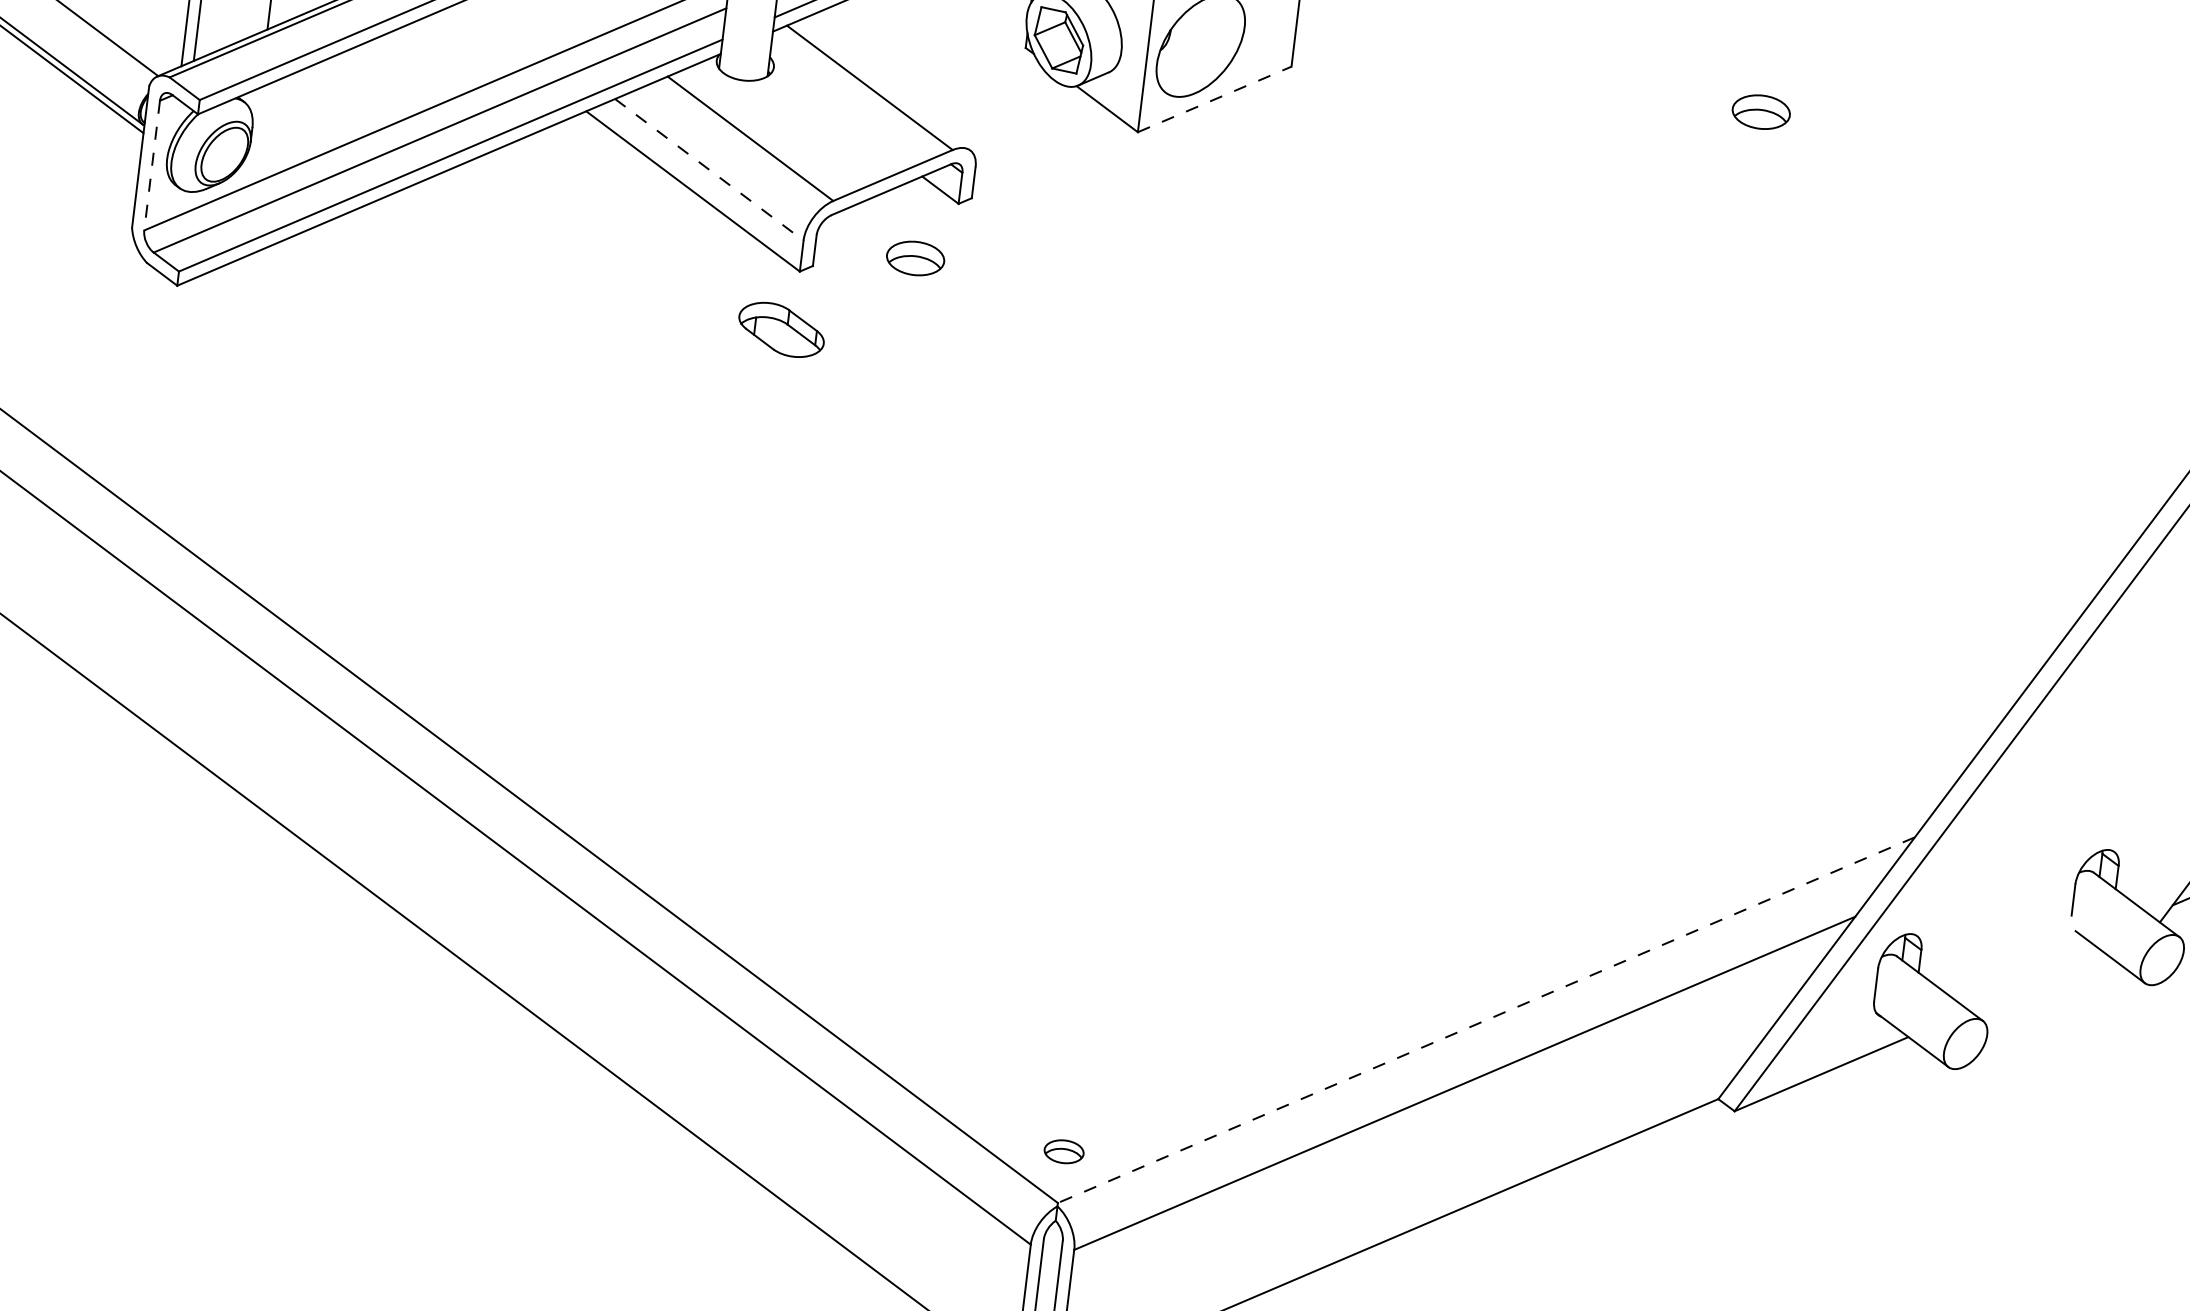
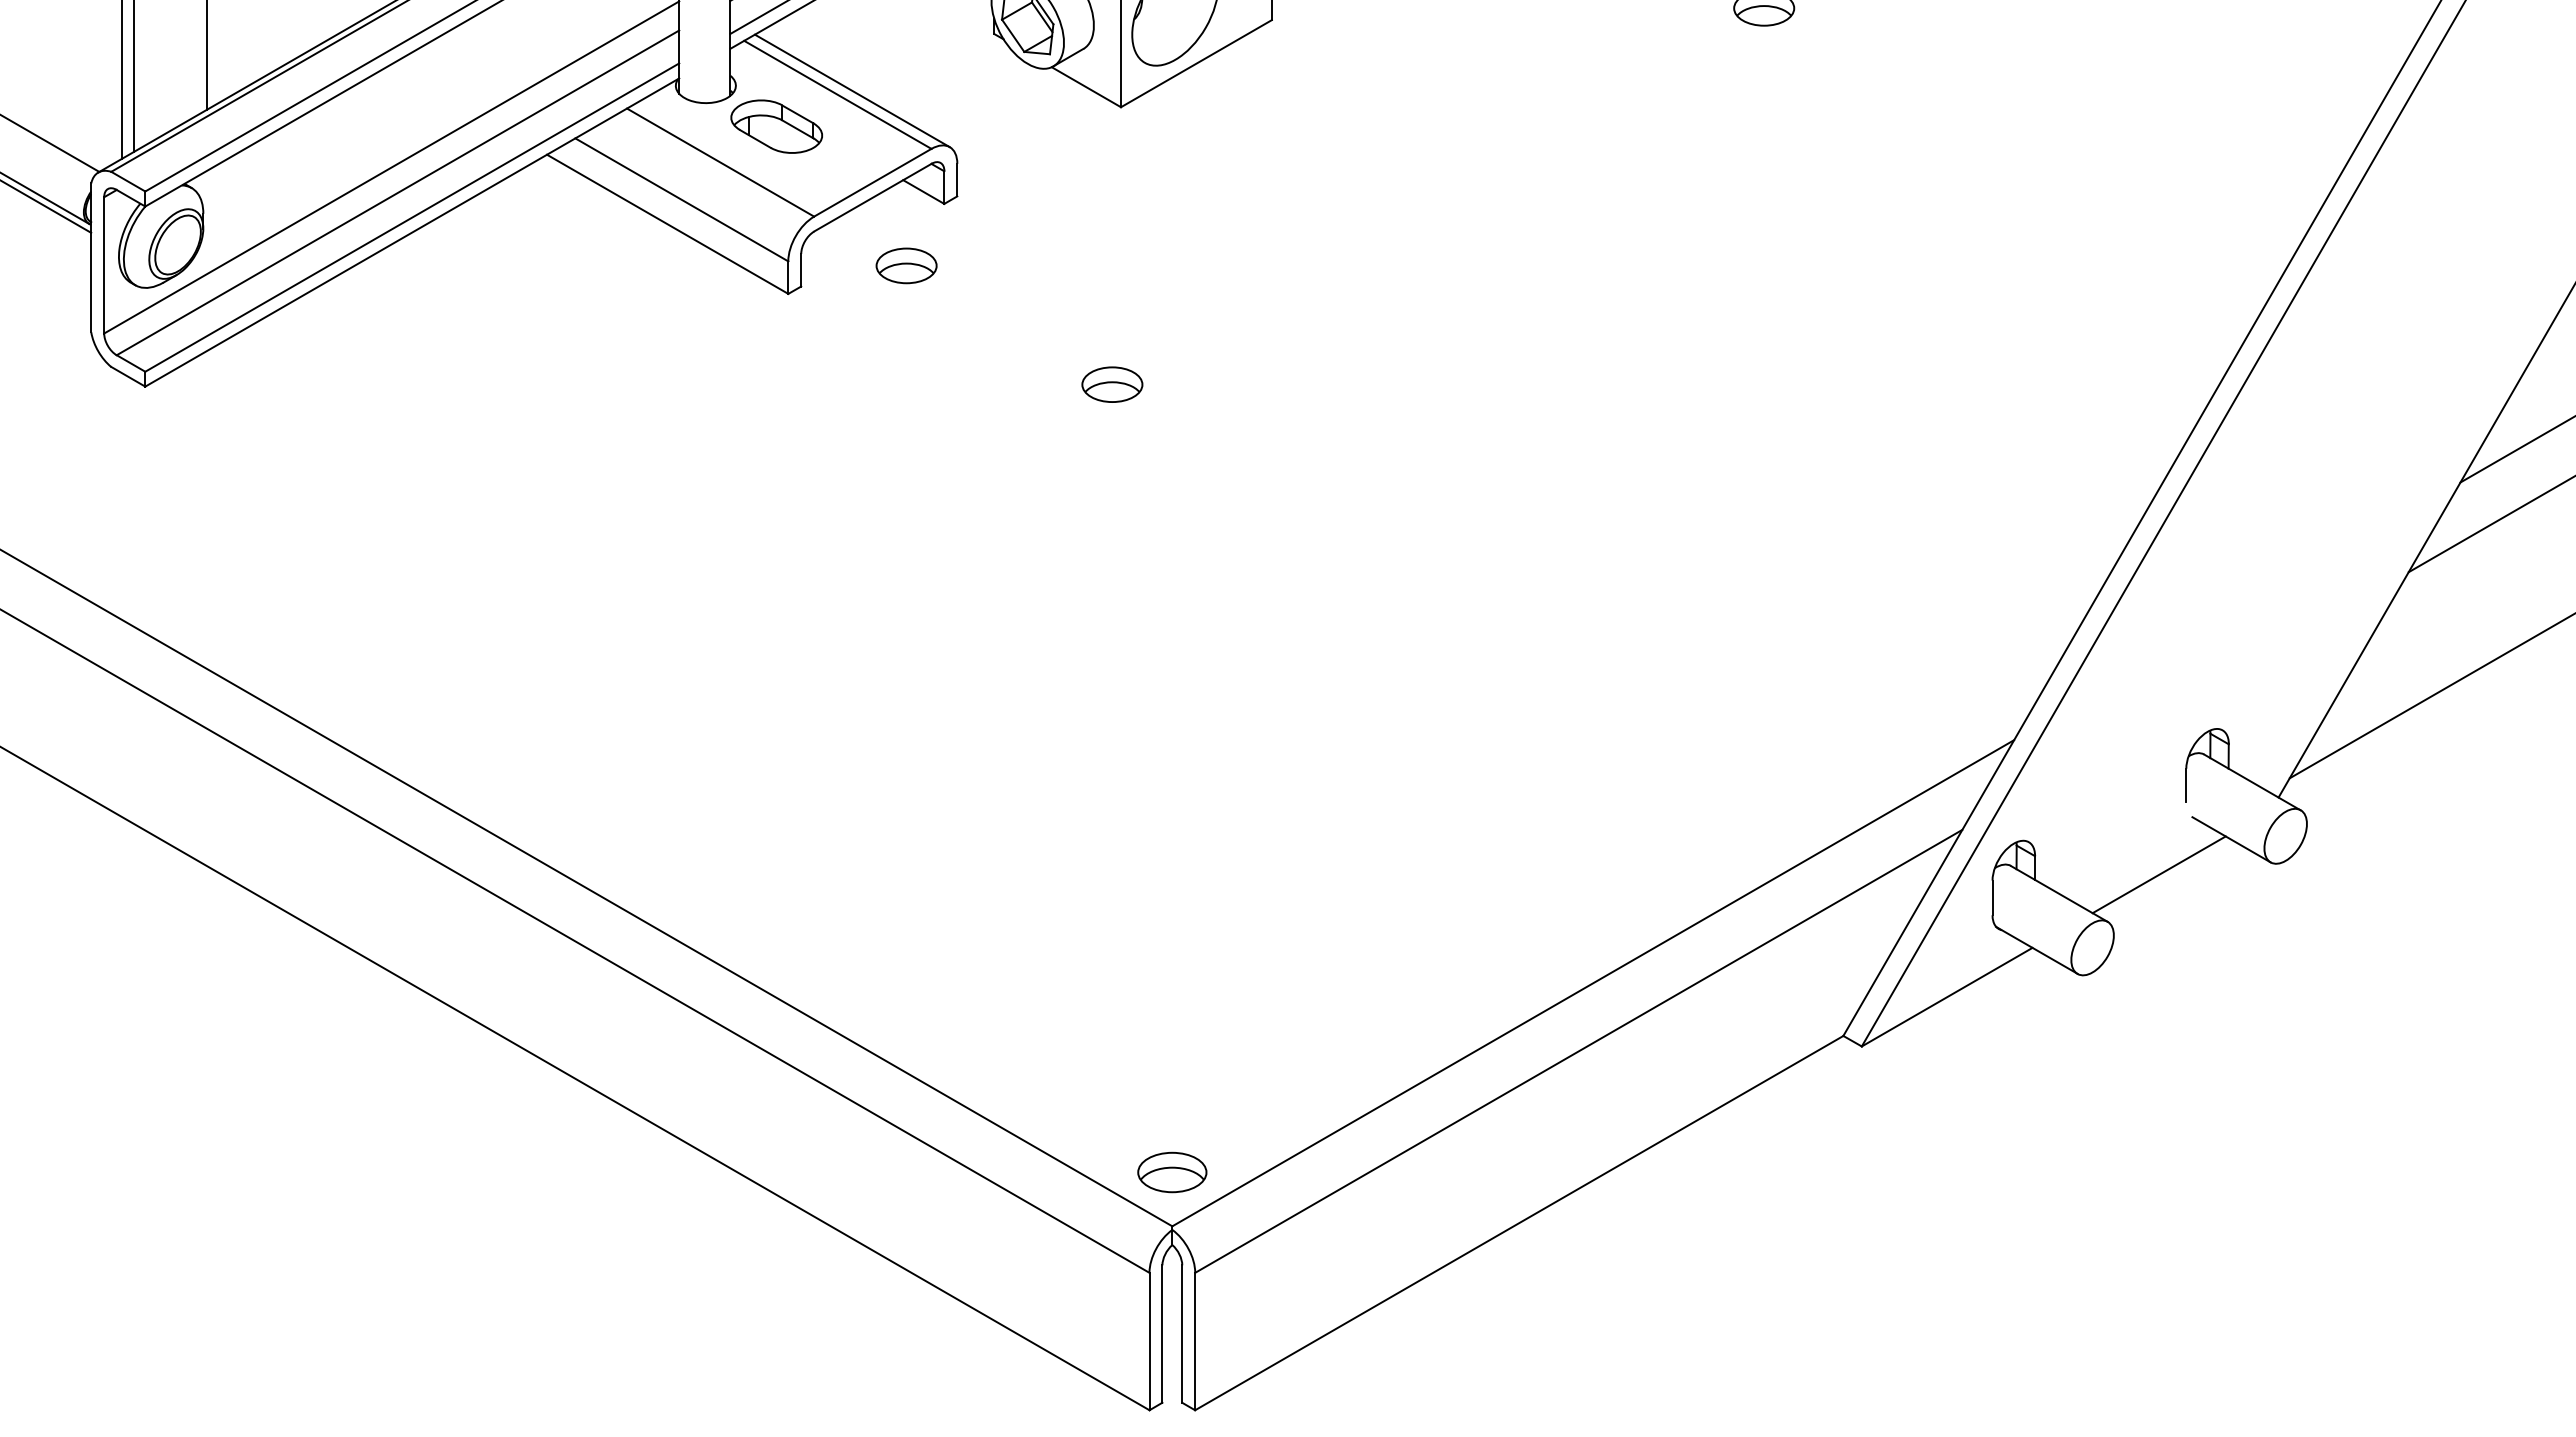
line: (884, 85) -> (852, 90), added
line: (1214, 99) -> (1196, 63), dashed -> solid
line: (152, 165) -> (104, 265), dashed -> solid
line: (709, 170) -> (682, 200), dashed -> solid
part: (781, 329) -> (776, 126), moved
part: (1097, 395) -> (1112, 384), added
line: (2036, 981) -> (2158, 874), added
line: (1485, 1020) -> (1592, 983), dashed -> solid
part: (1064, 1151) -> (1172, 1172), size x1.67

